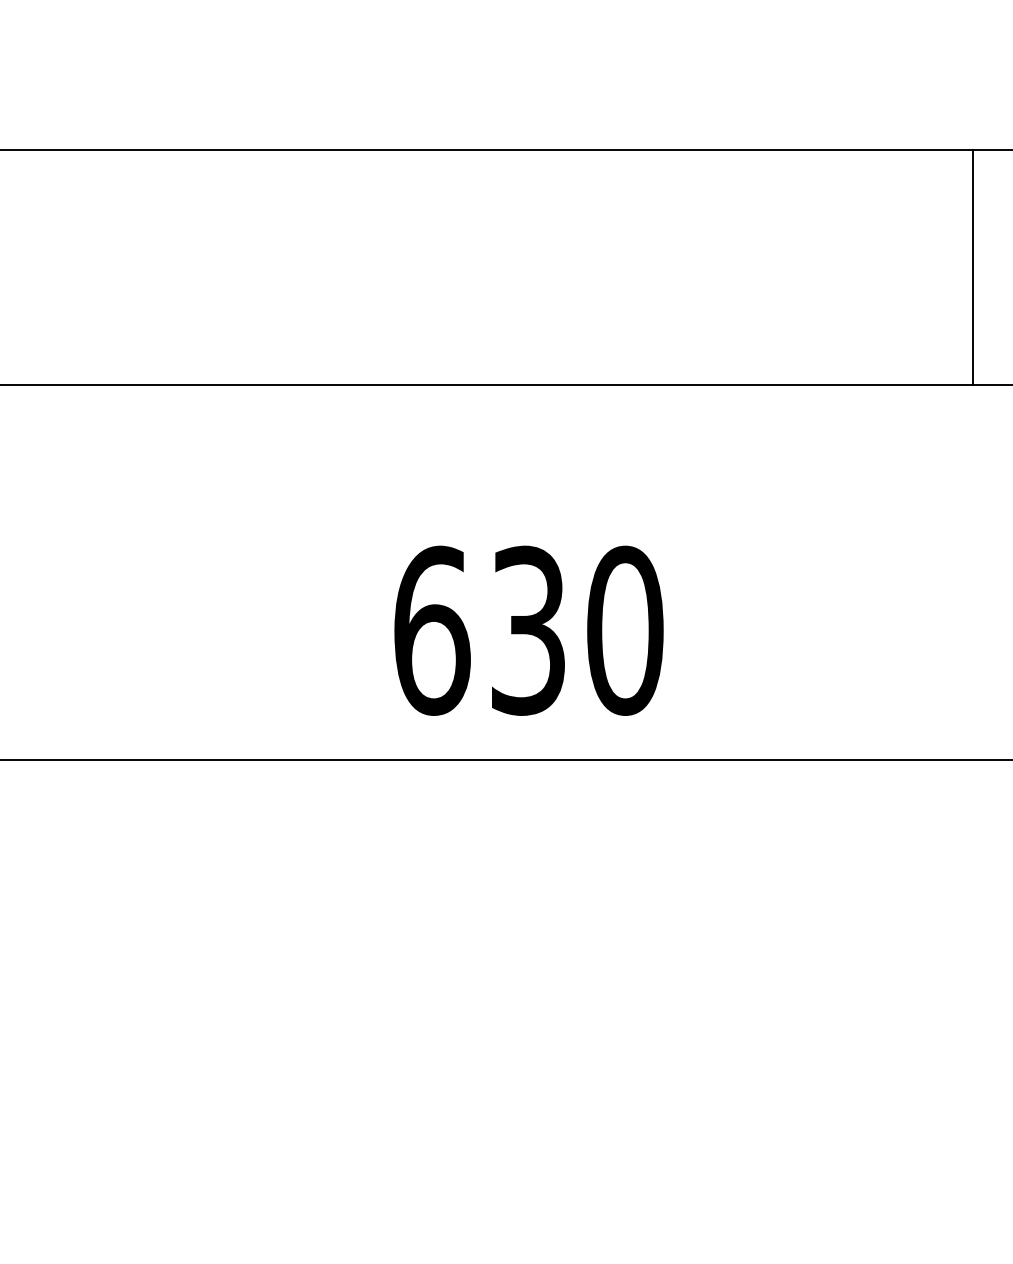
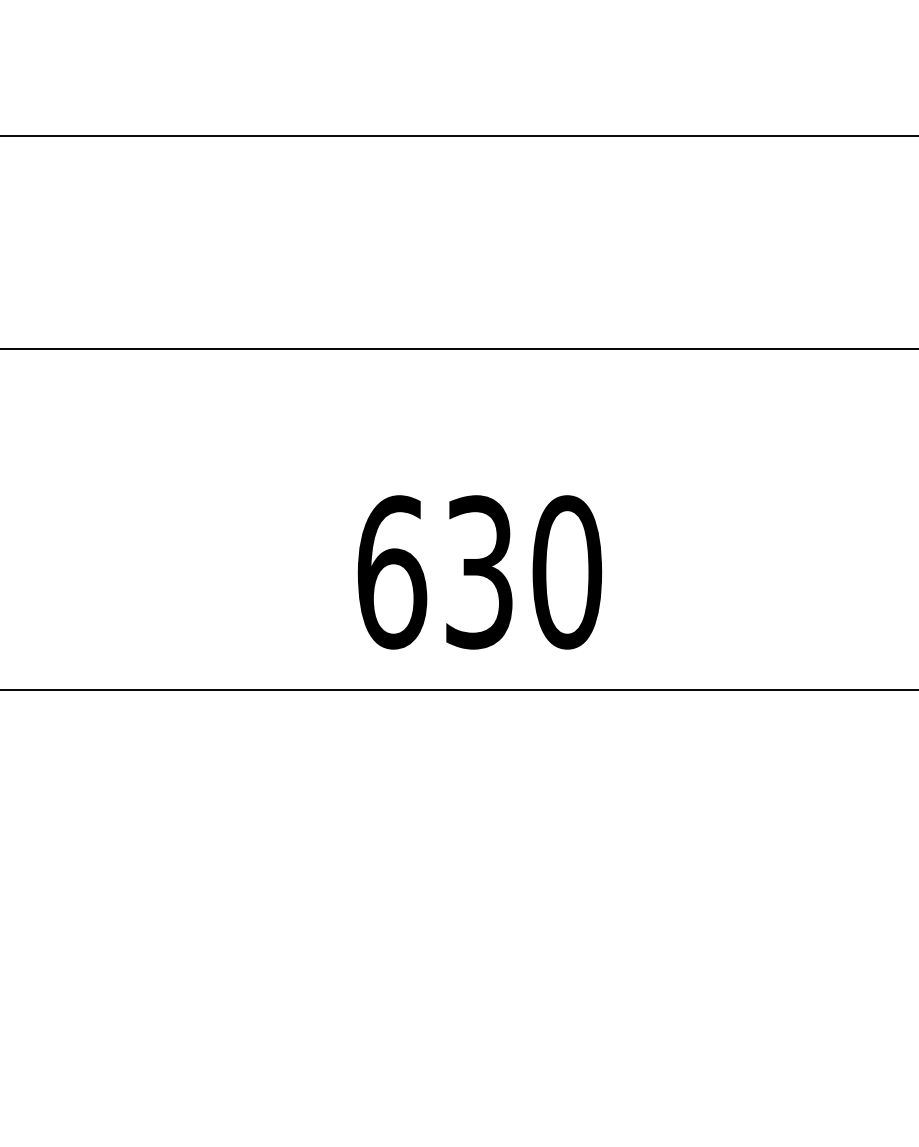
line: (972, 267) -> (882, 242), removed

